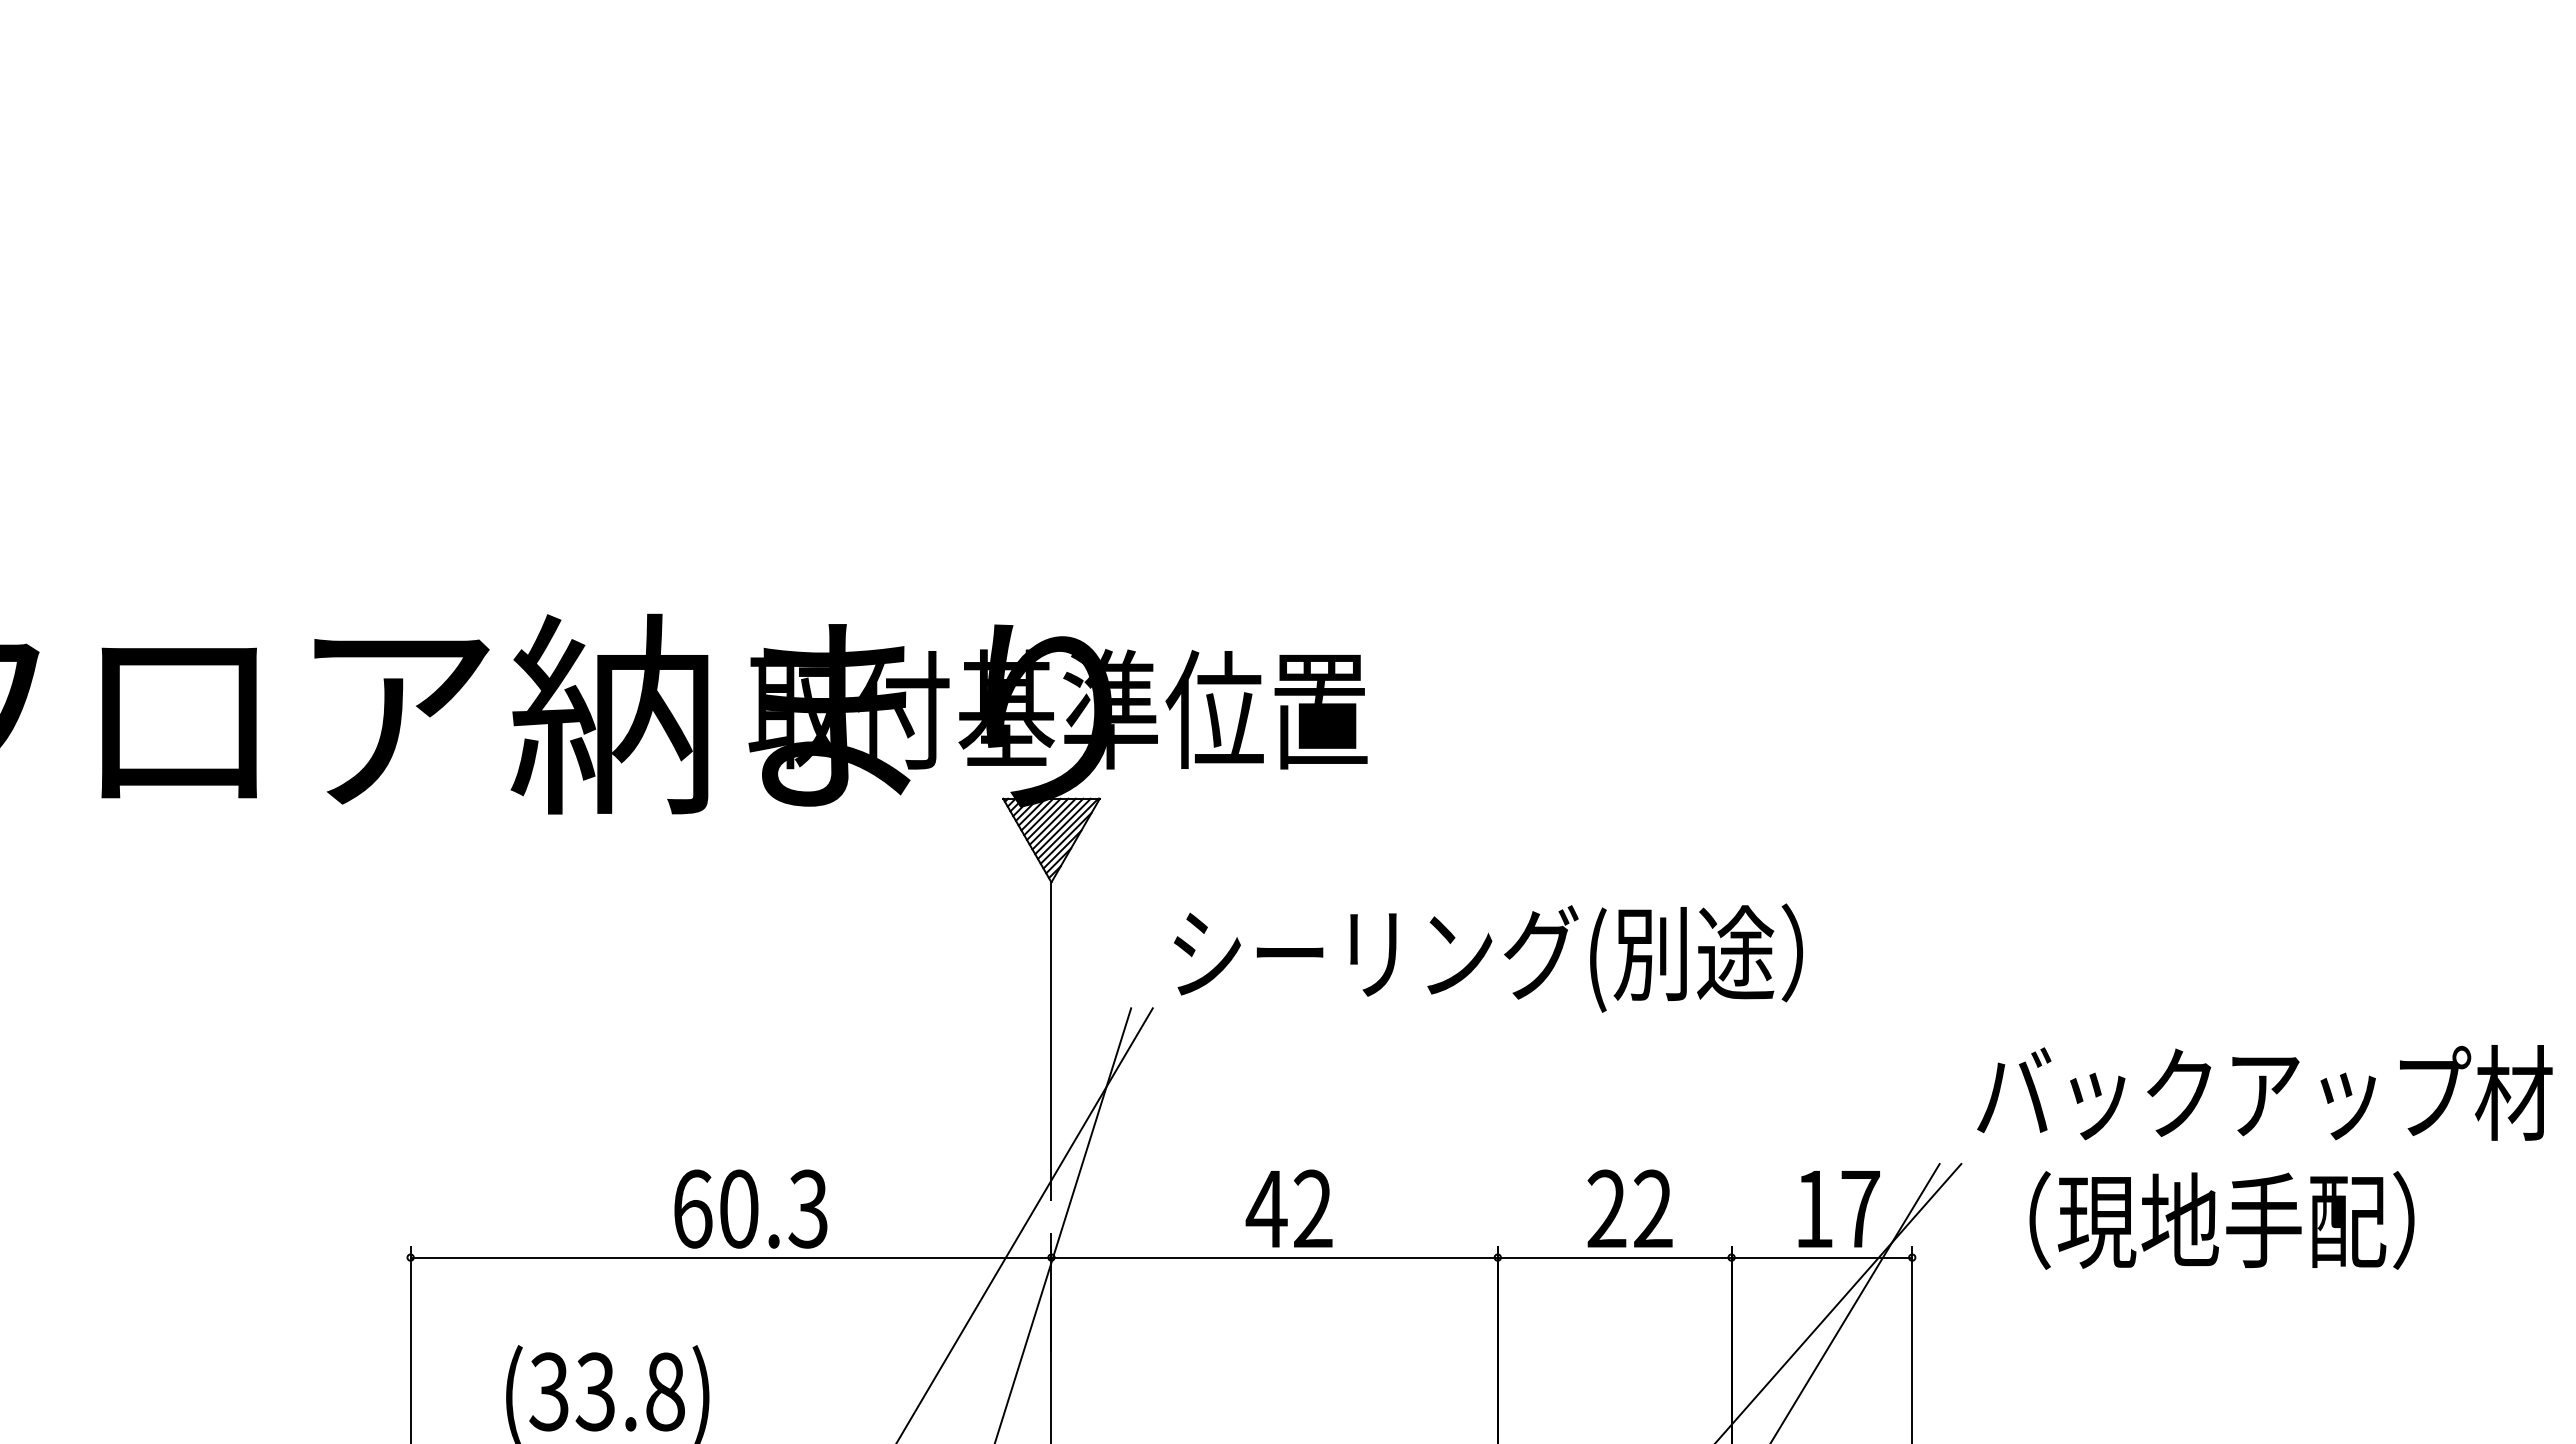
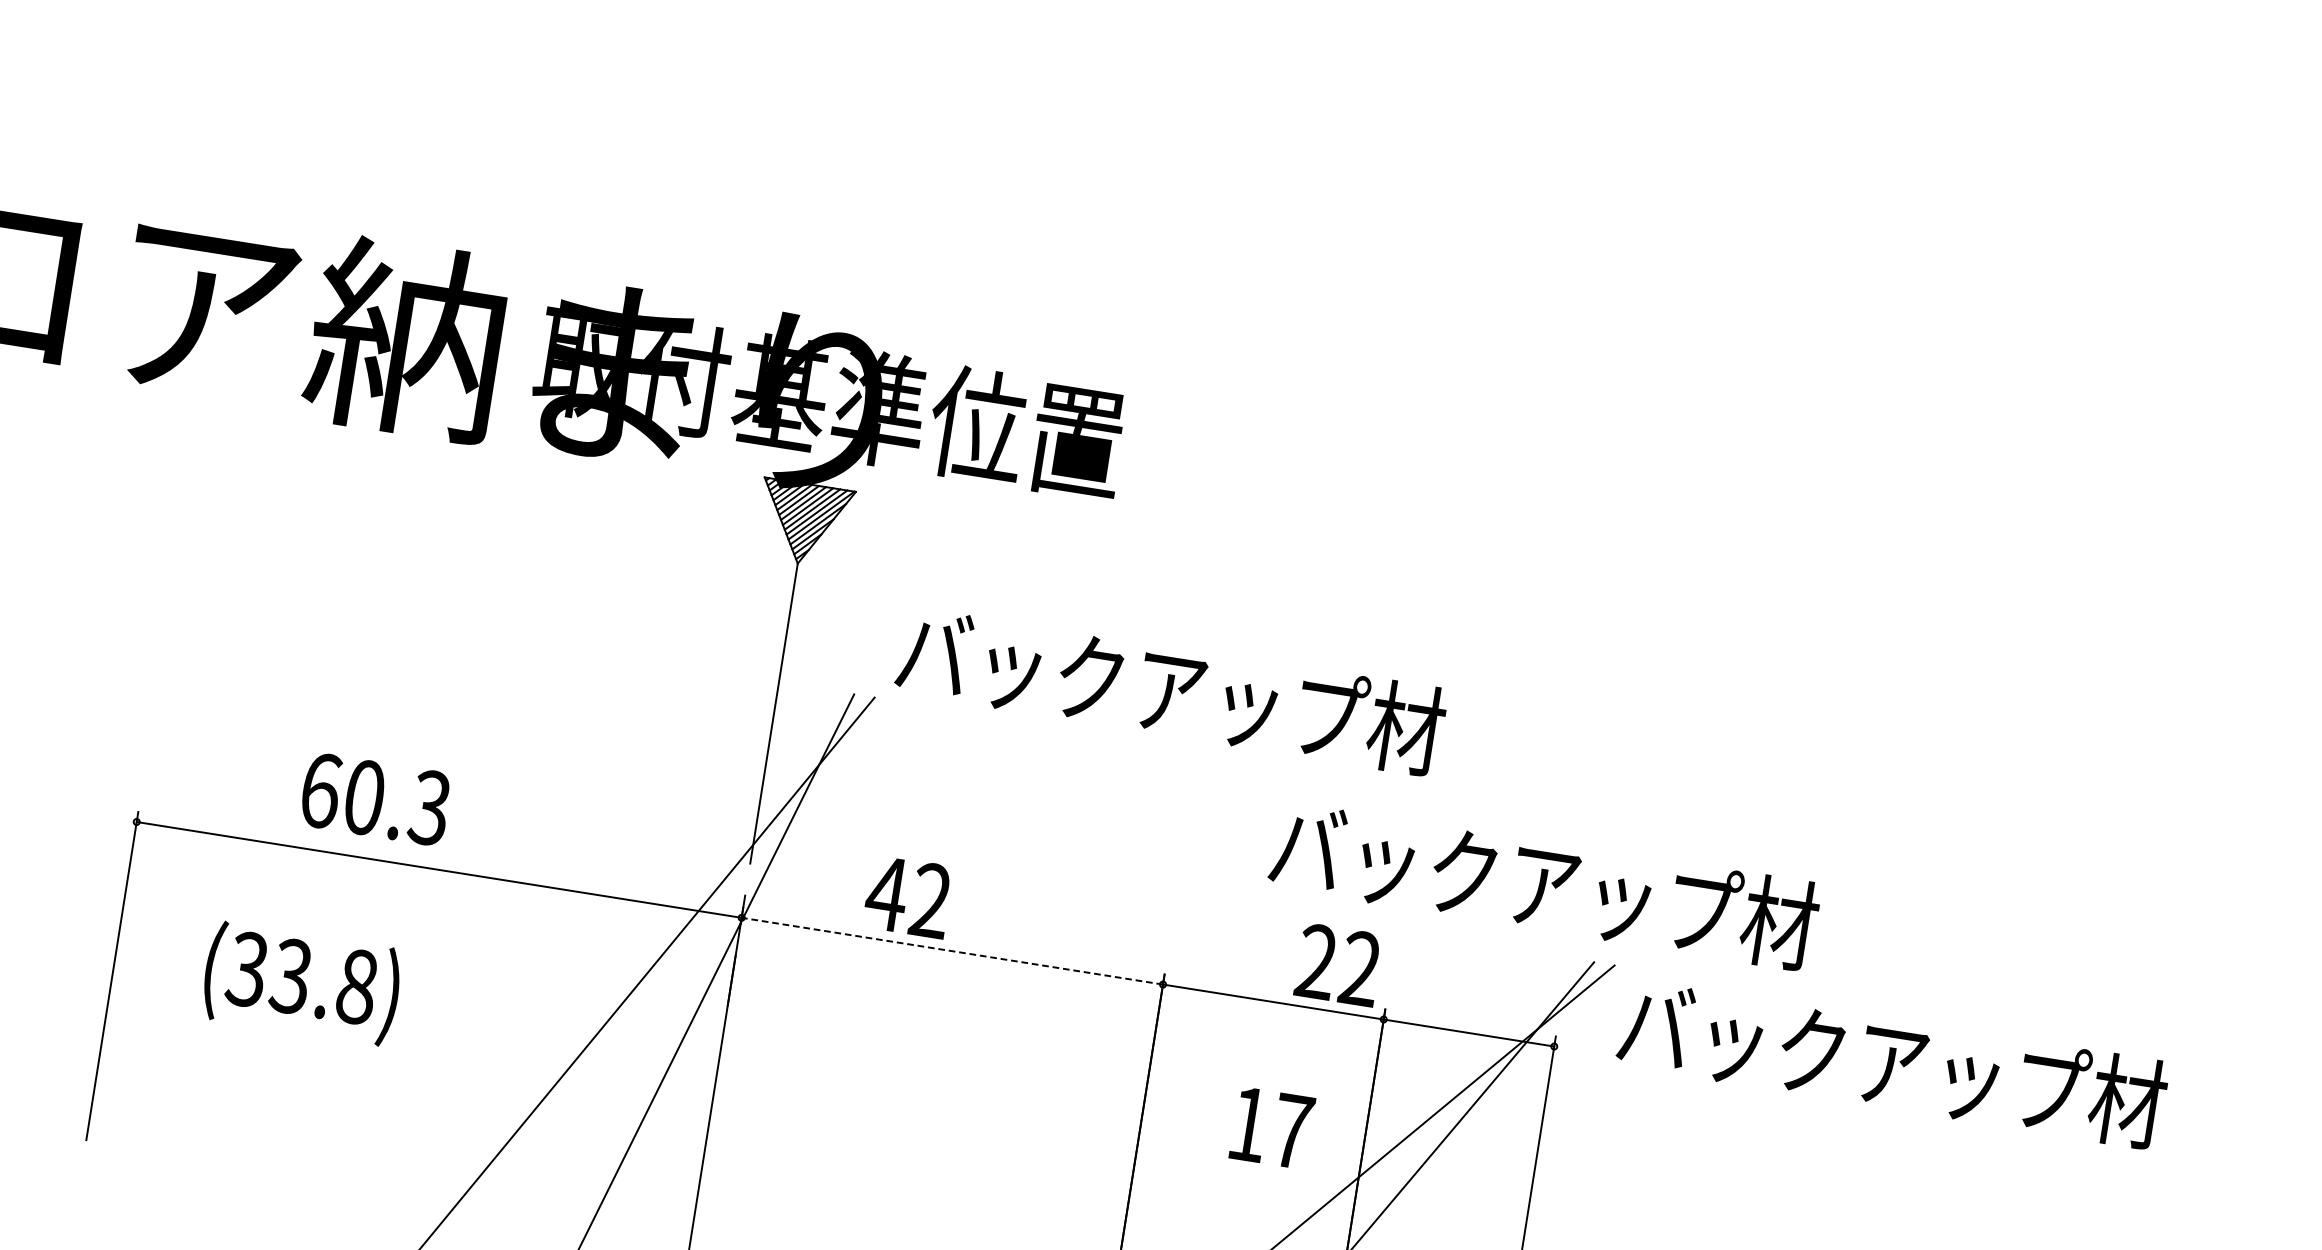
text: (1486, 957) -> (1197, 699), シーリング(別途） -> バックアップ材
text: (2264, 1092) -> (1544, 885), moved
text: (750, 1208) -> (375, 798), moved
text: (1288, 1208) -> (907, 896), moved
text: (1629, 1208) -> (1338, 964), moved
text: (1838, 1209) -> (1271, 1128), moved
text: (2264, 1220) -> (1892, 1064), （現地手配） -> バックアップ材
line: (1274, 1257) -> (952, 951), solid -> dashed

